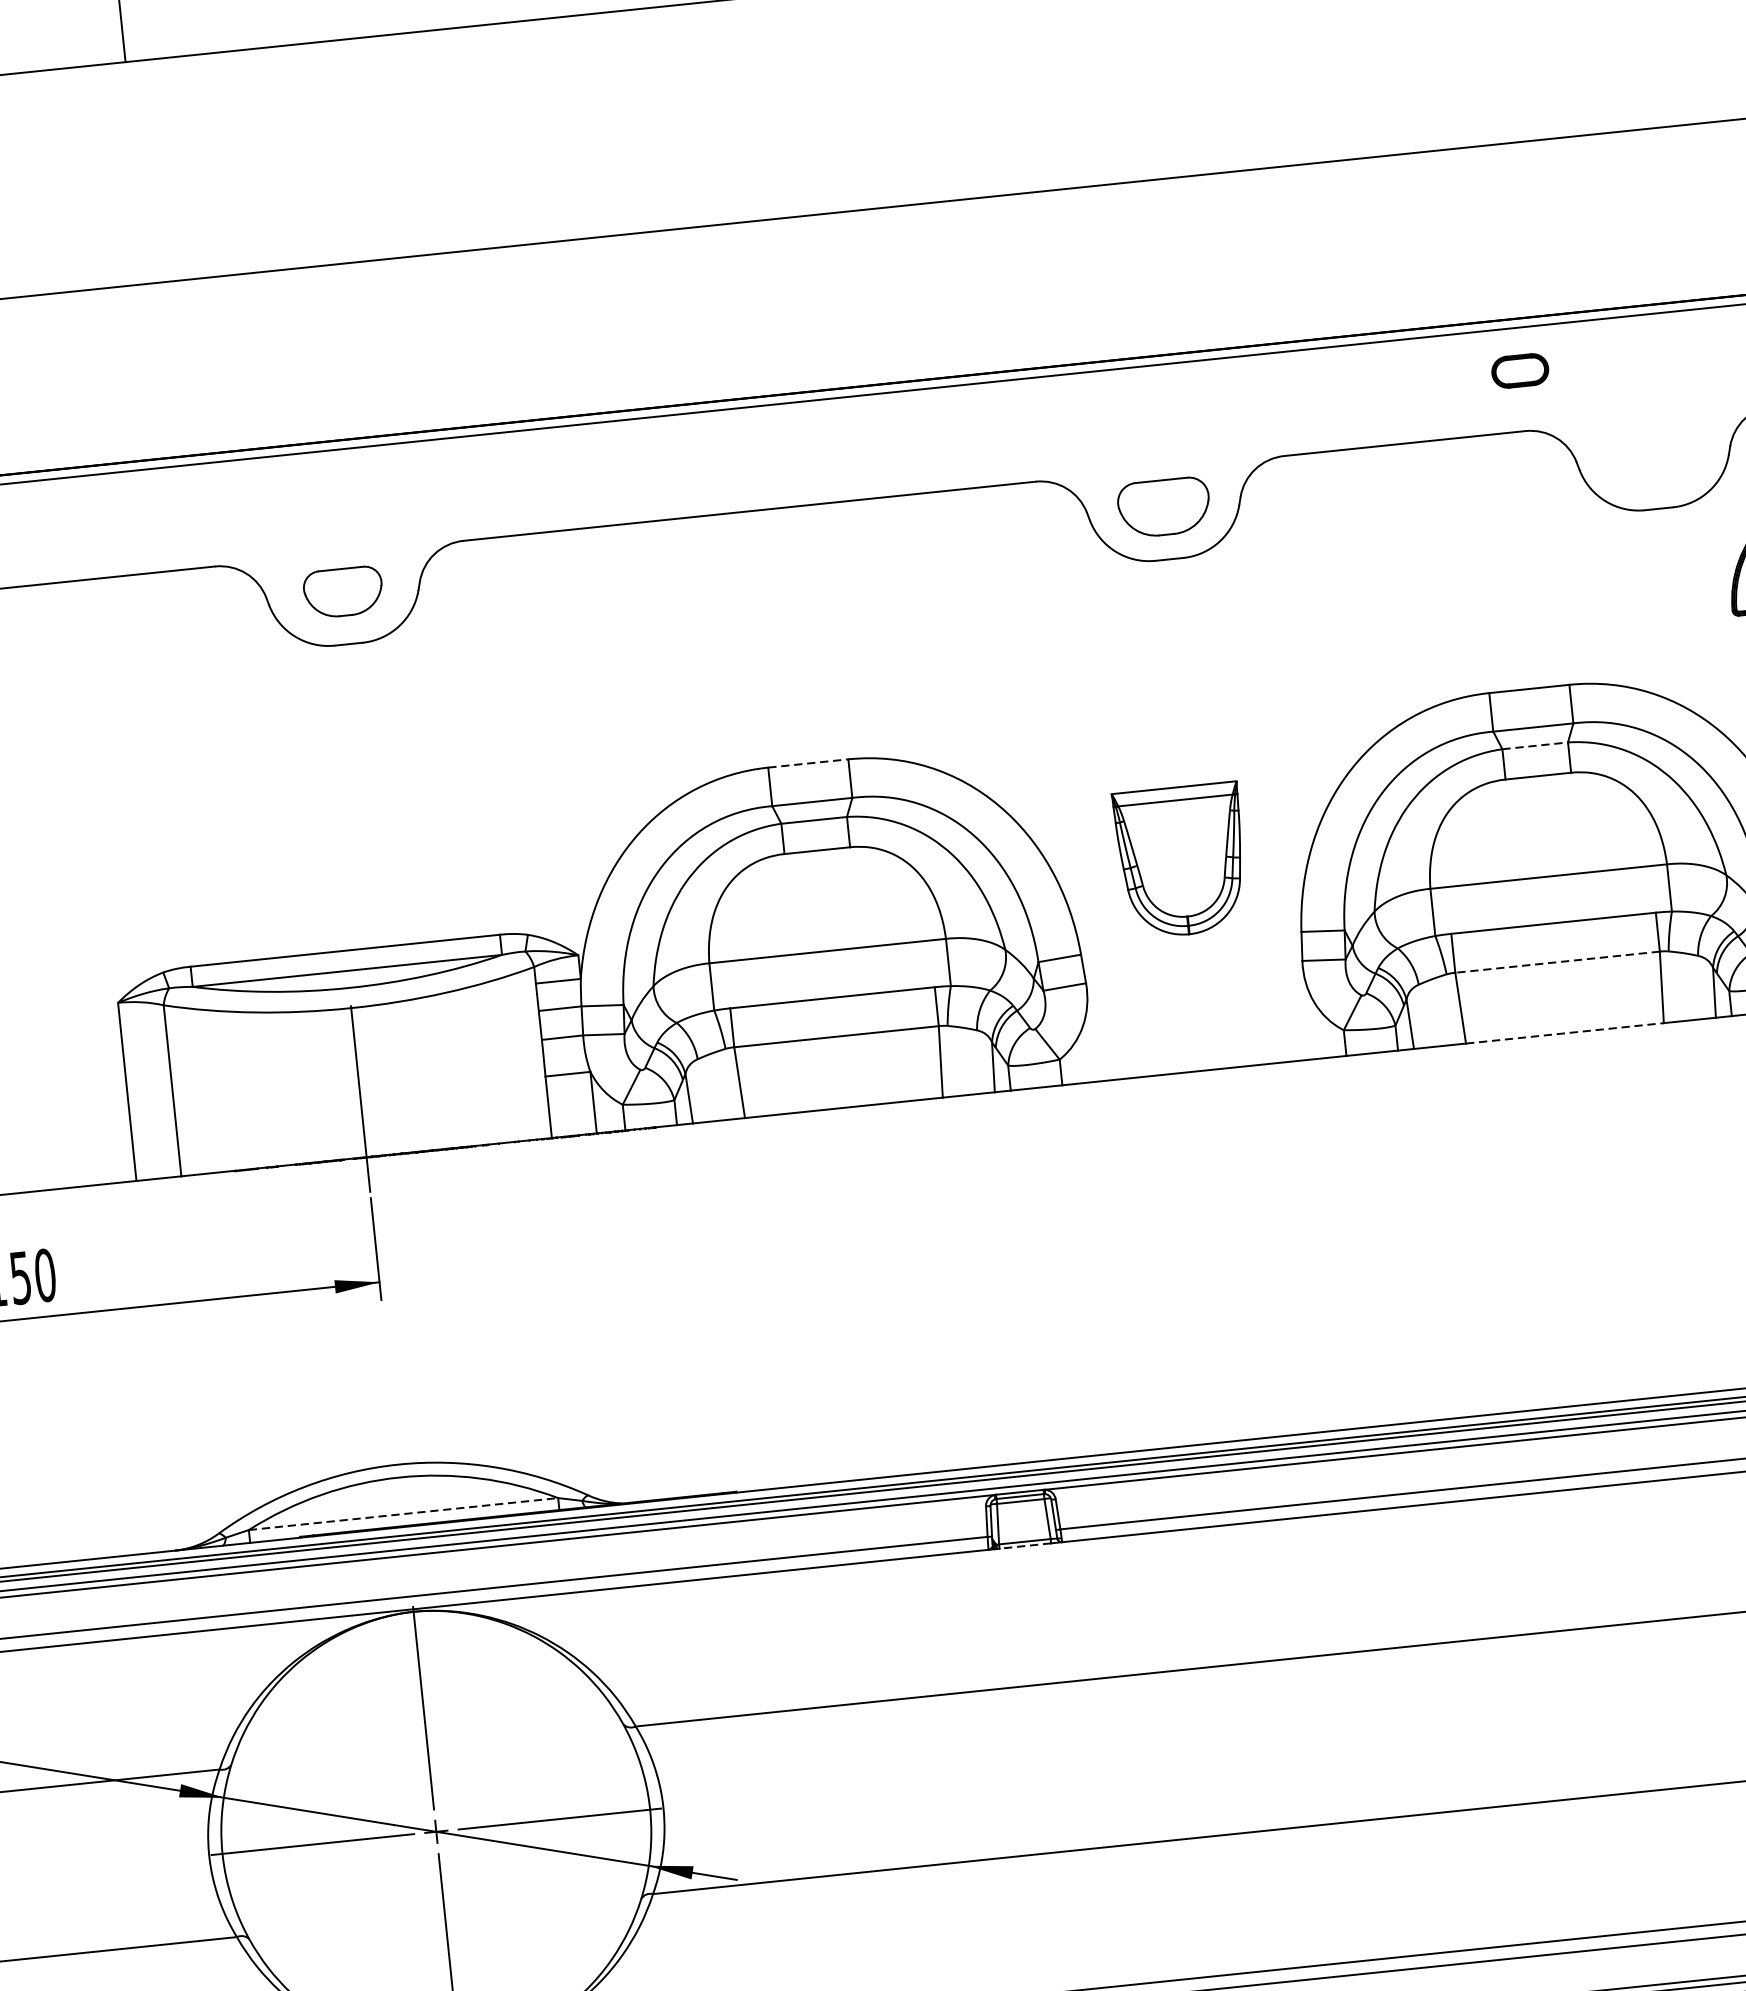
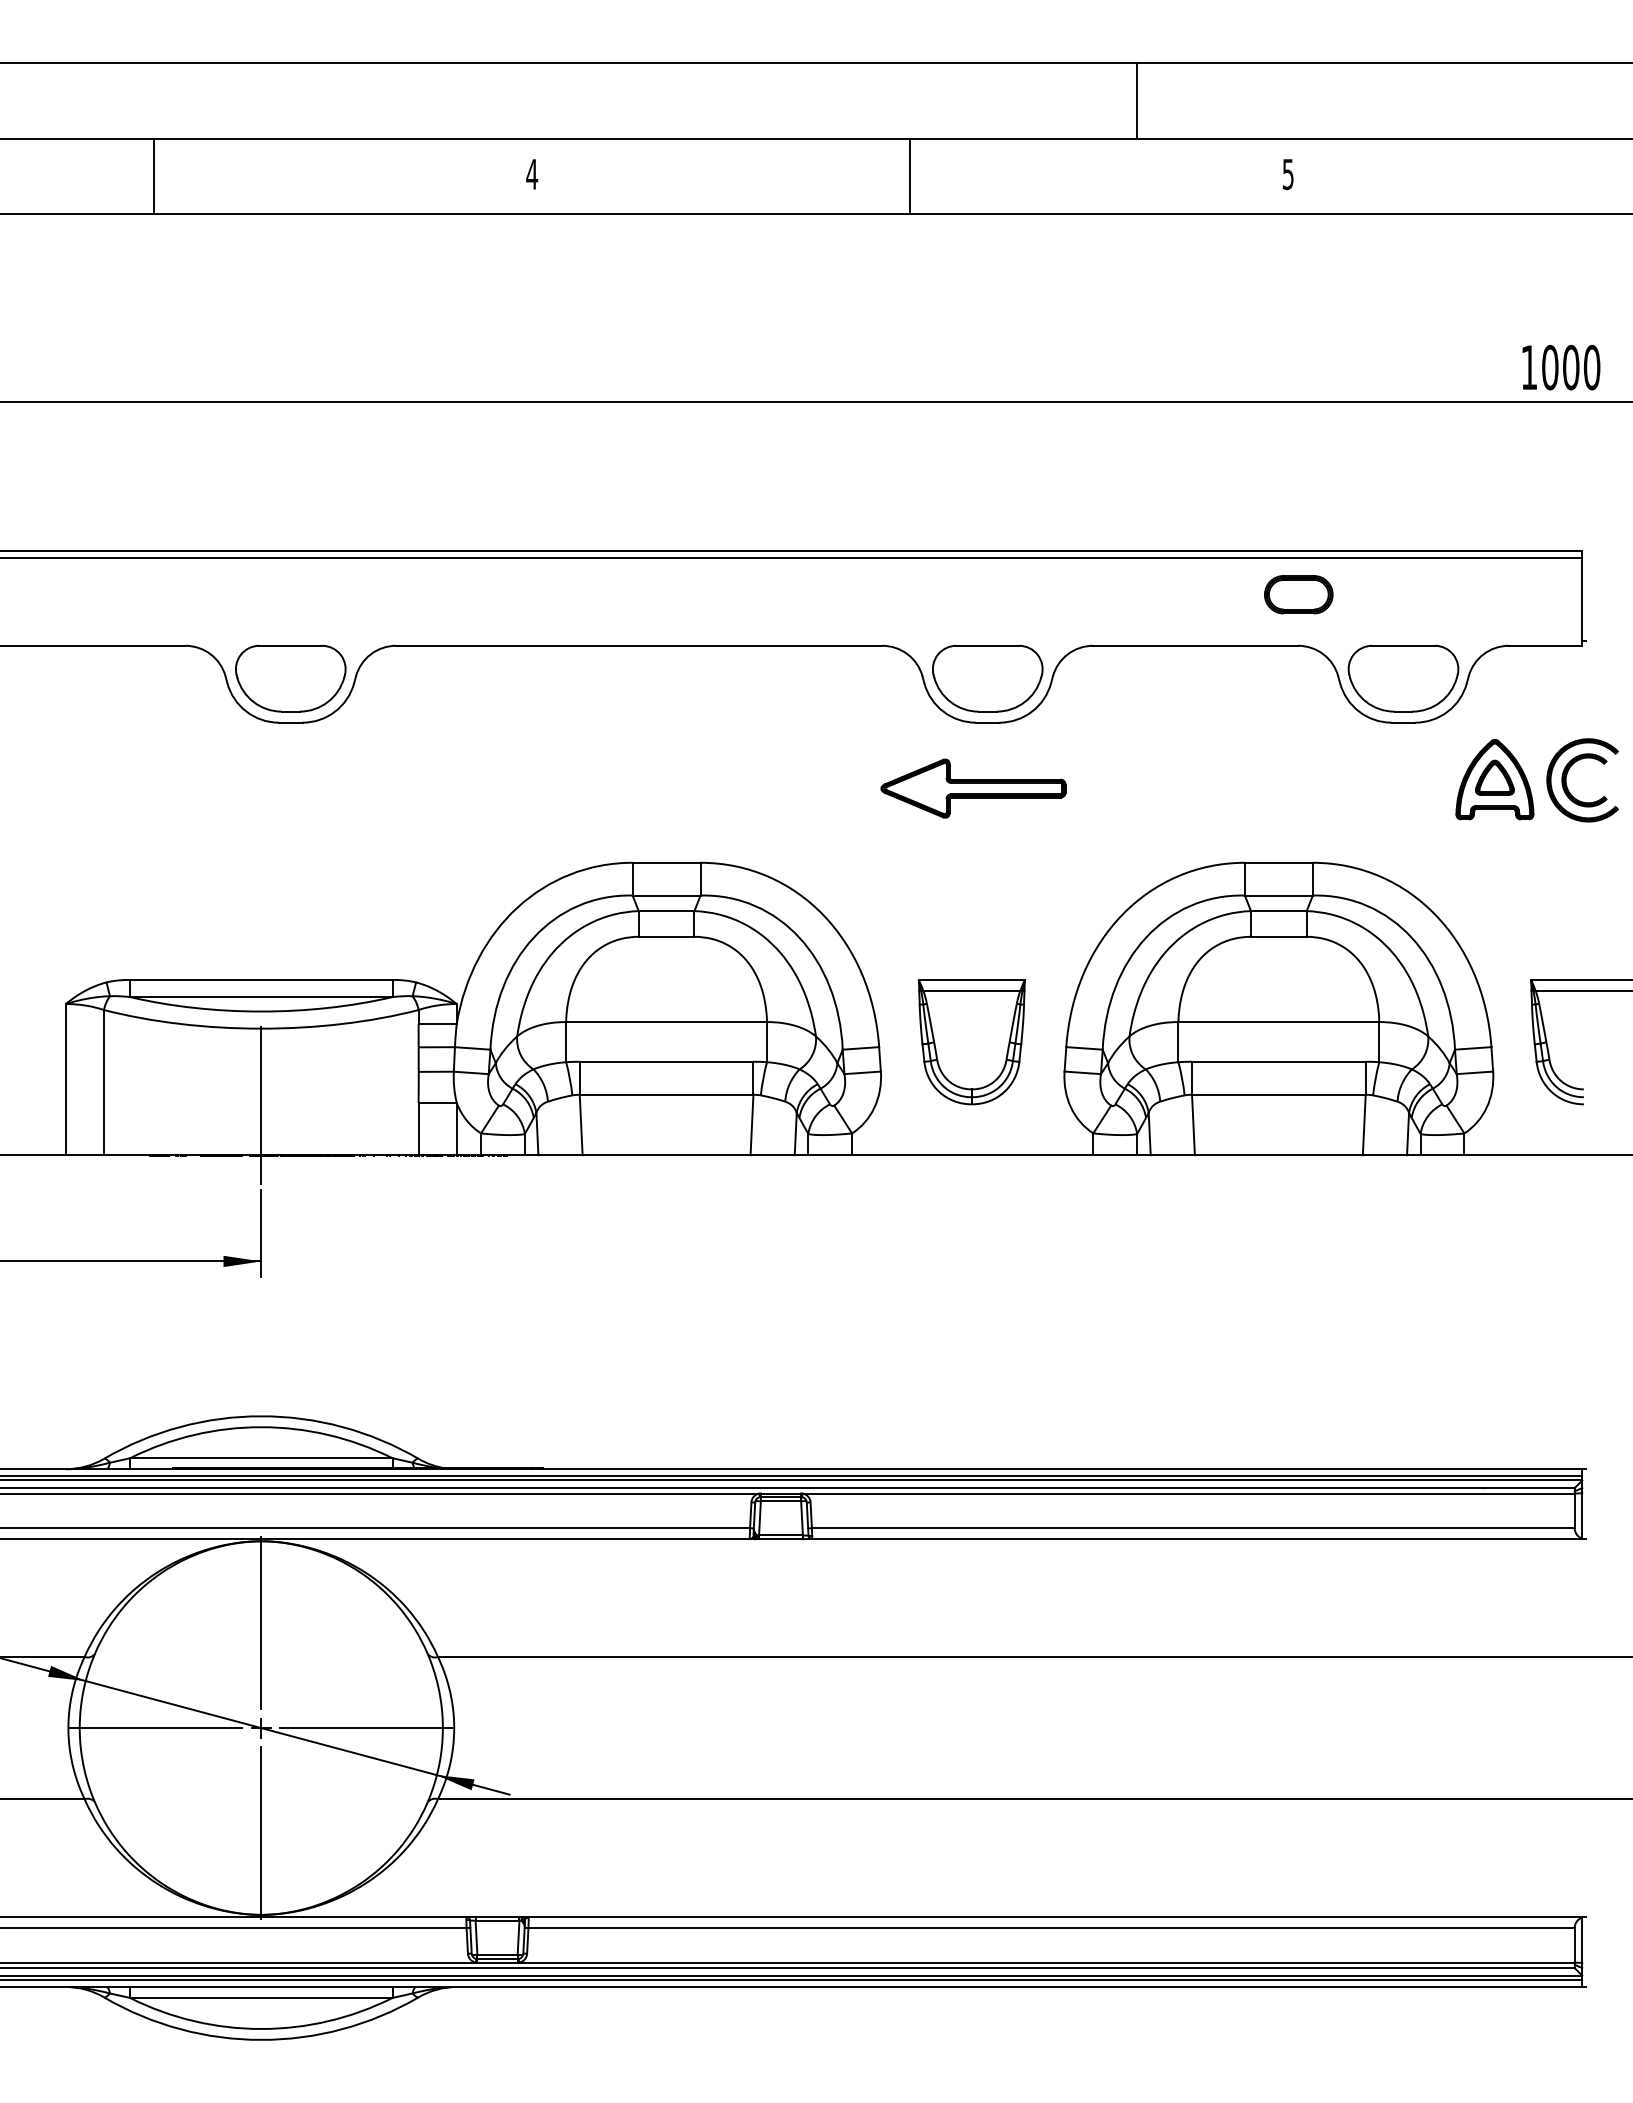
part: (1519, 370) -> (1298, 594), size x1.43
part: (1653, 456) -> (1403, 678), added
part: (1163, 507) -> (987, 678), size x1.43
part: (342, 592) -> (290, 678), size x1.67
part: (1160, 638) -> (973, 788), added
line: (1534, 746) -> (1278, 911), dashed -> solid
line: (809, 763) -> (667, 862), dashed -> solid
part: (1181, 861) -> (971, 1042), moved
line: (1557, 961) -> (1278, 1094), dashed -> solid
line: (1564, 1033) -> (1278, 1155), dashed -> solid
line: (403, 1514) -> (261, 1458), dashed -> solid
line: (1025, 1546) -> (781, 1539), dashed -> solid

